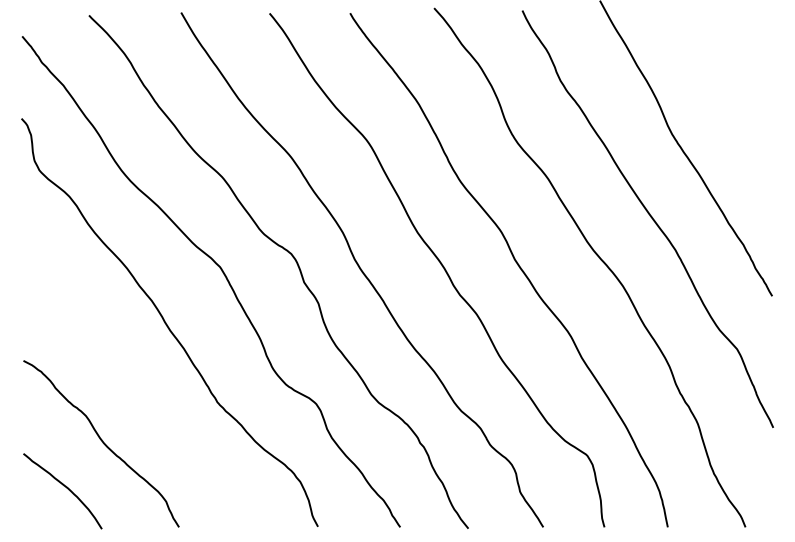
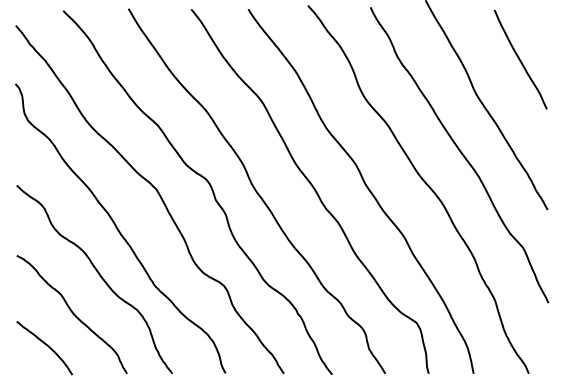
curve: (733, 84) -> (520, 59), added
curve: (140, 390) -> (99, 276), added

